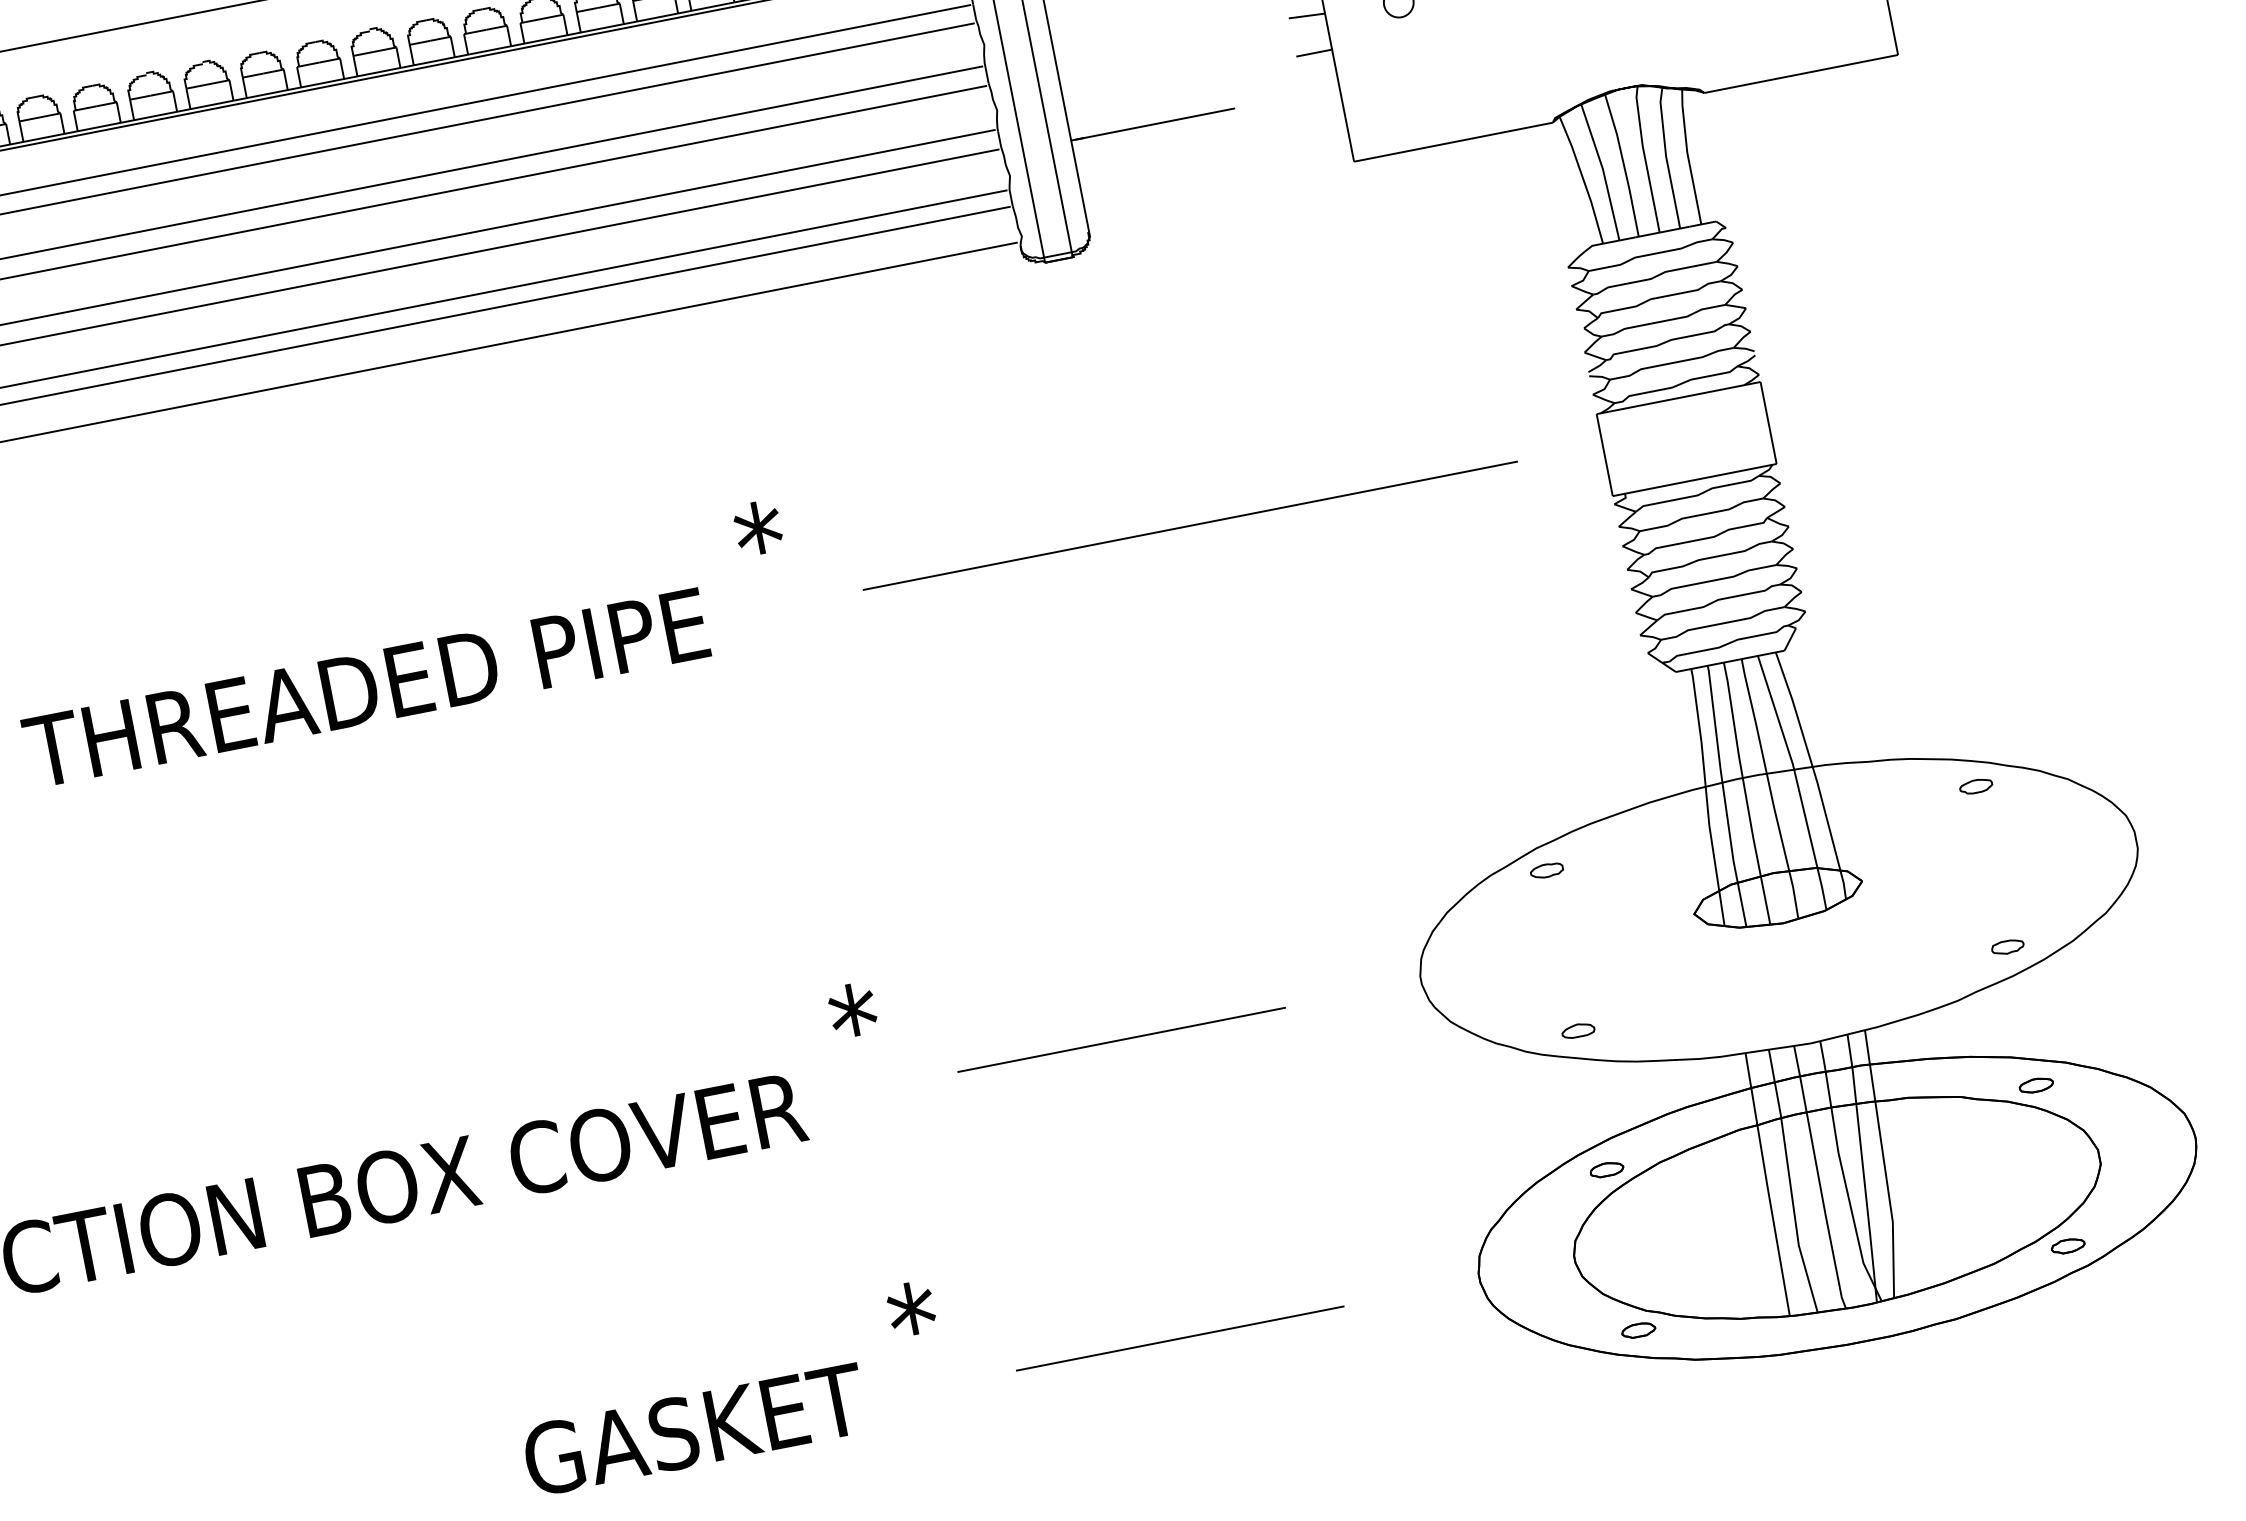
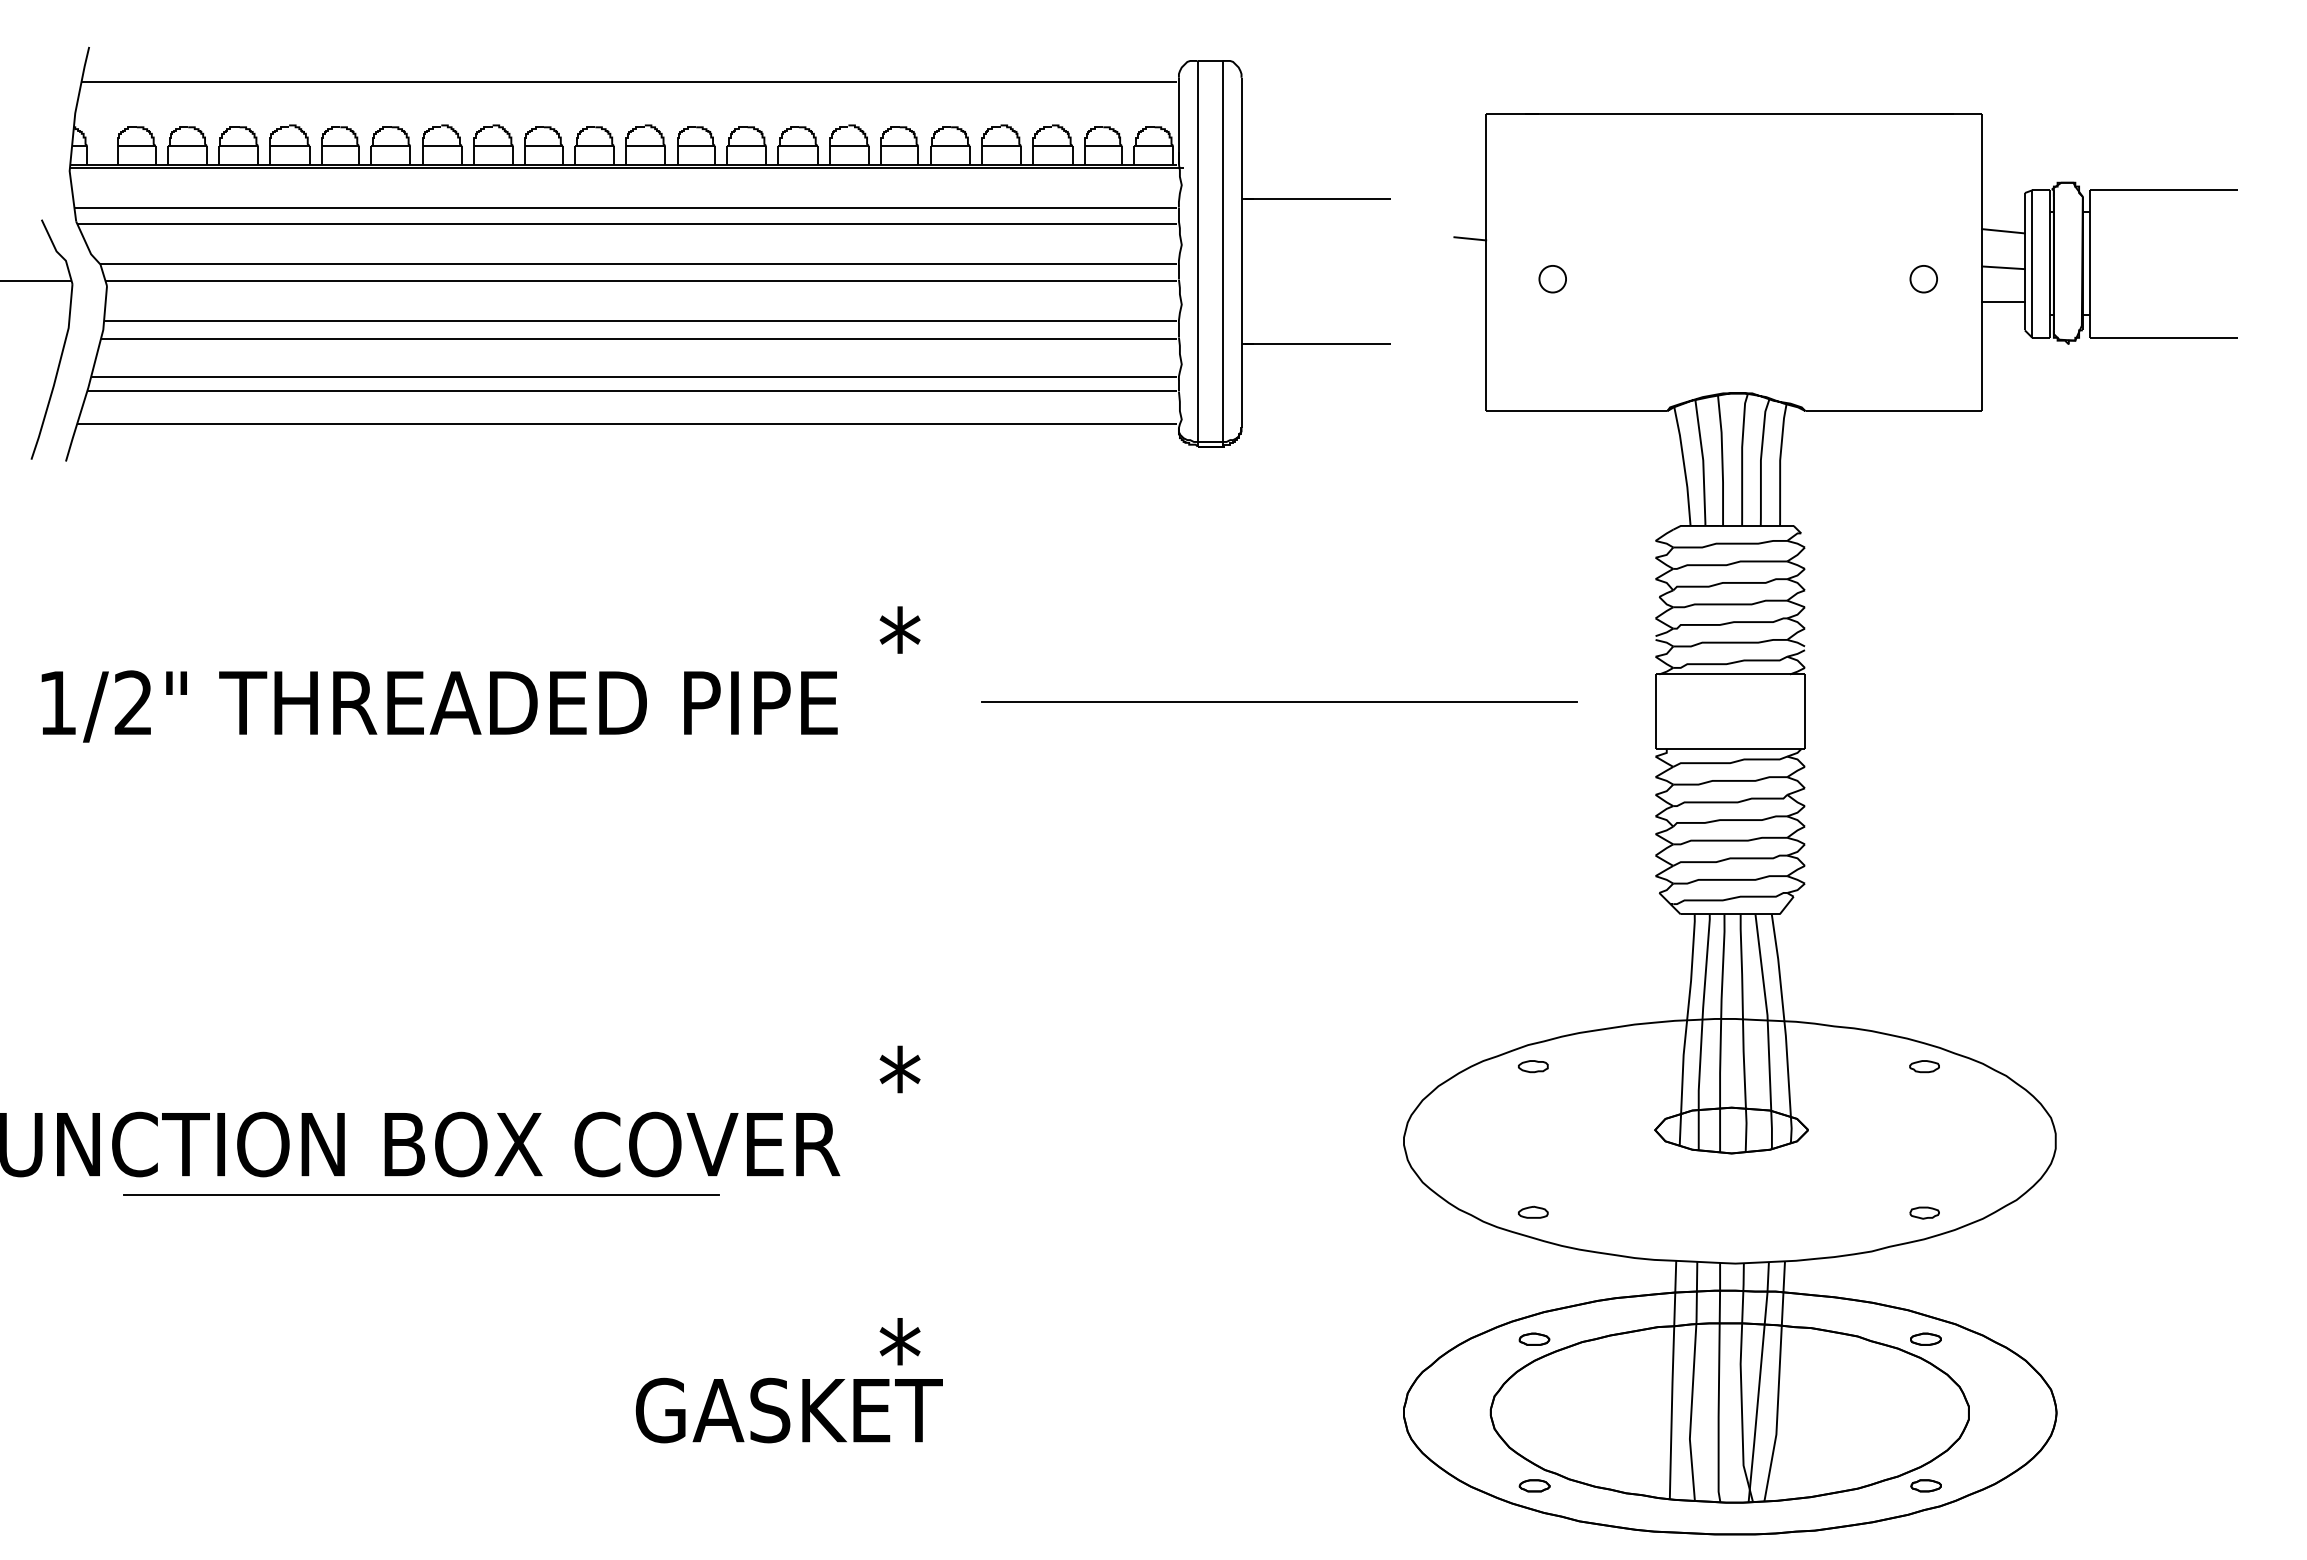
line: (1307, 16) -> (1470, 275), removed
line: (1314, 52) -> (1470, 308), removed
line: (1121, 1039) -> (1130, 1141), removed
line: (354, 1250) -> (421, 1194), added
line: (1179, 1339) -> (1130, 1414), removed
text: (694, 1429) -> (788, 1410), moved

